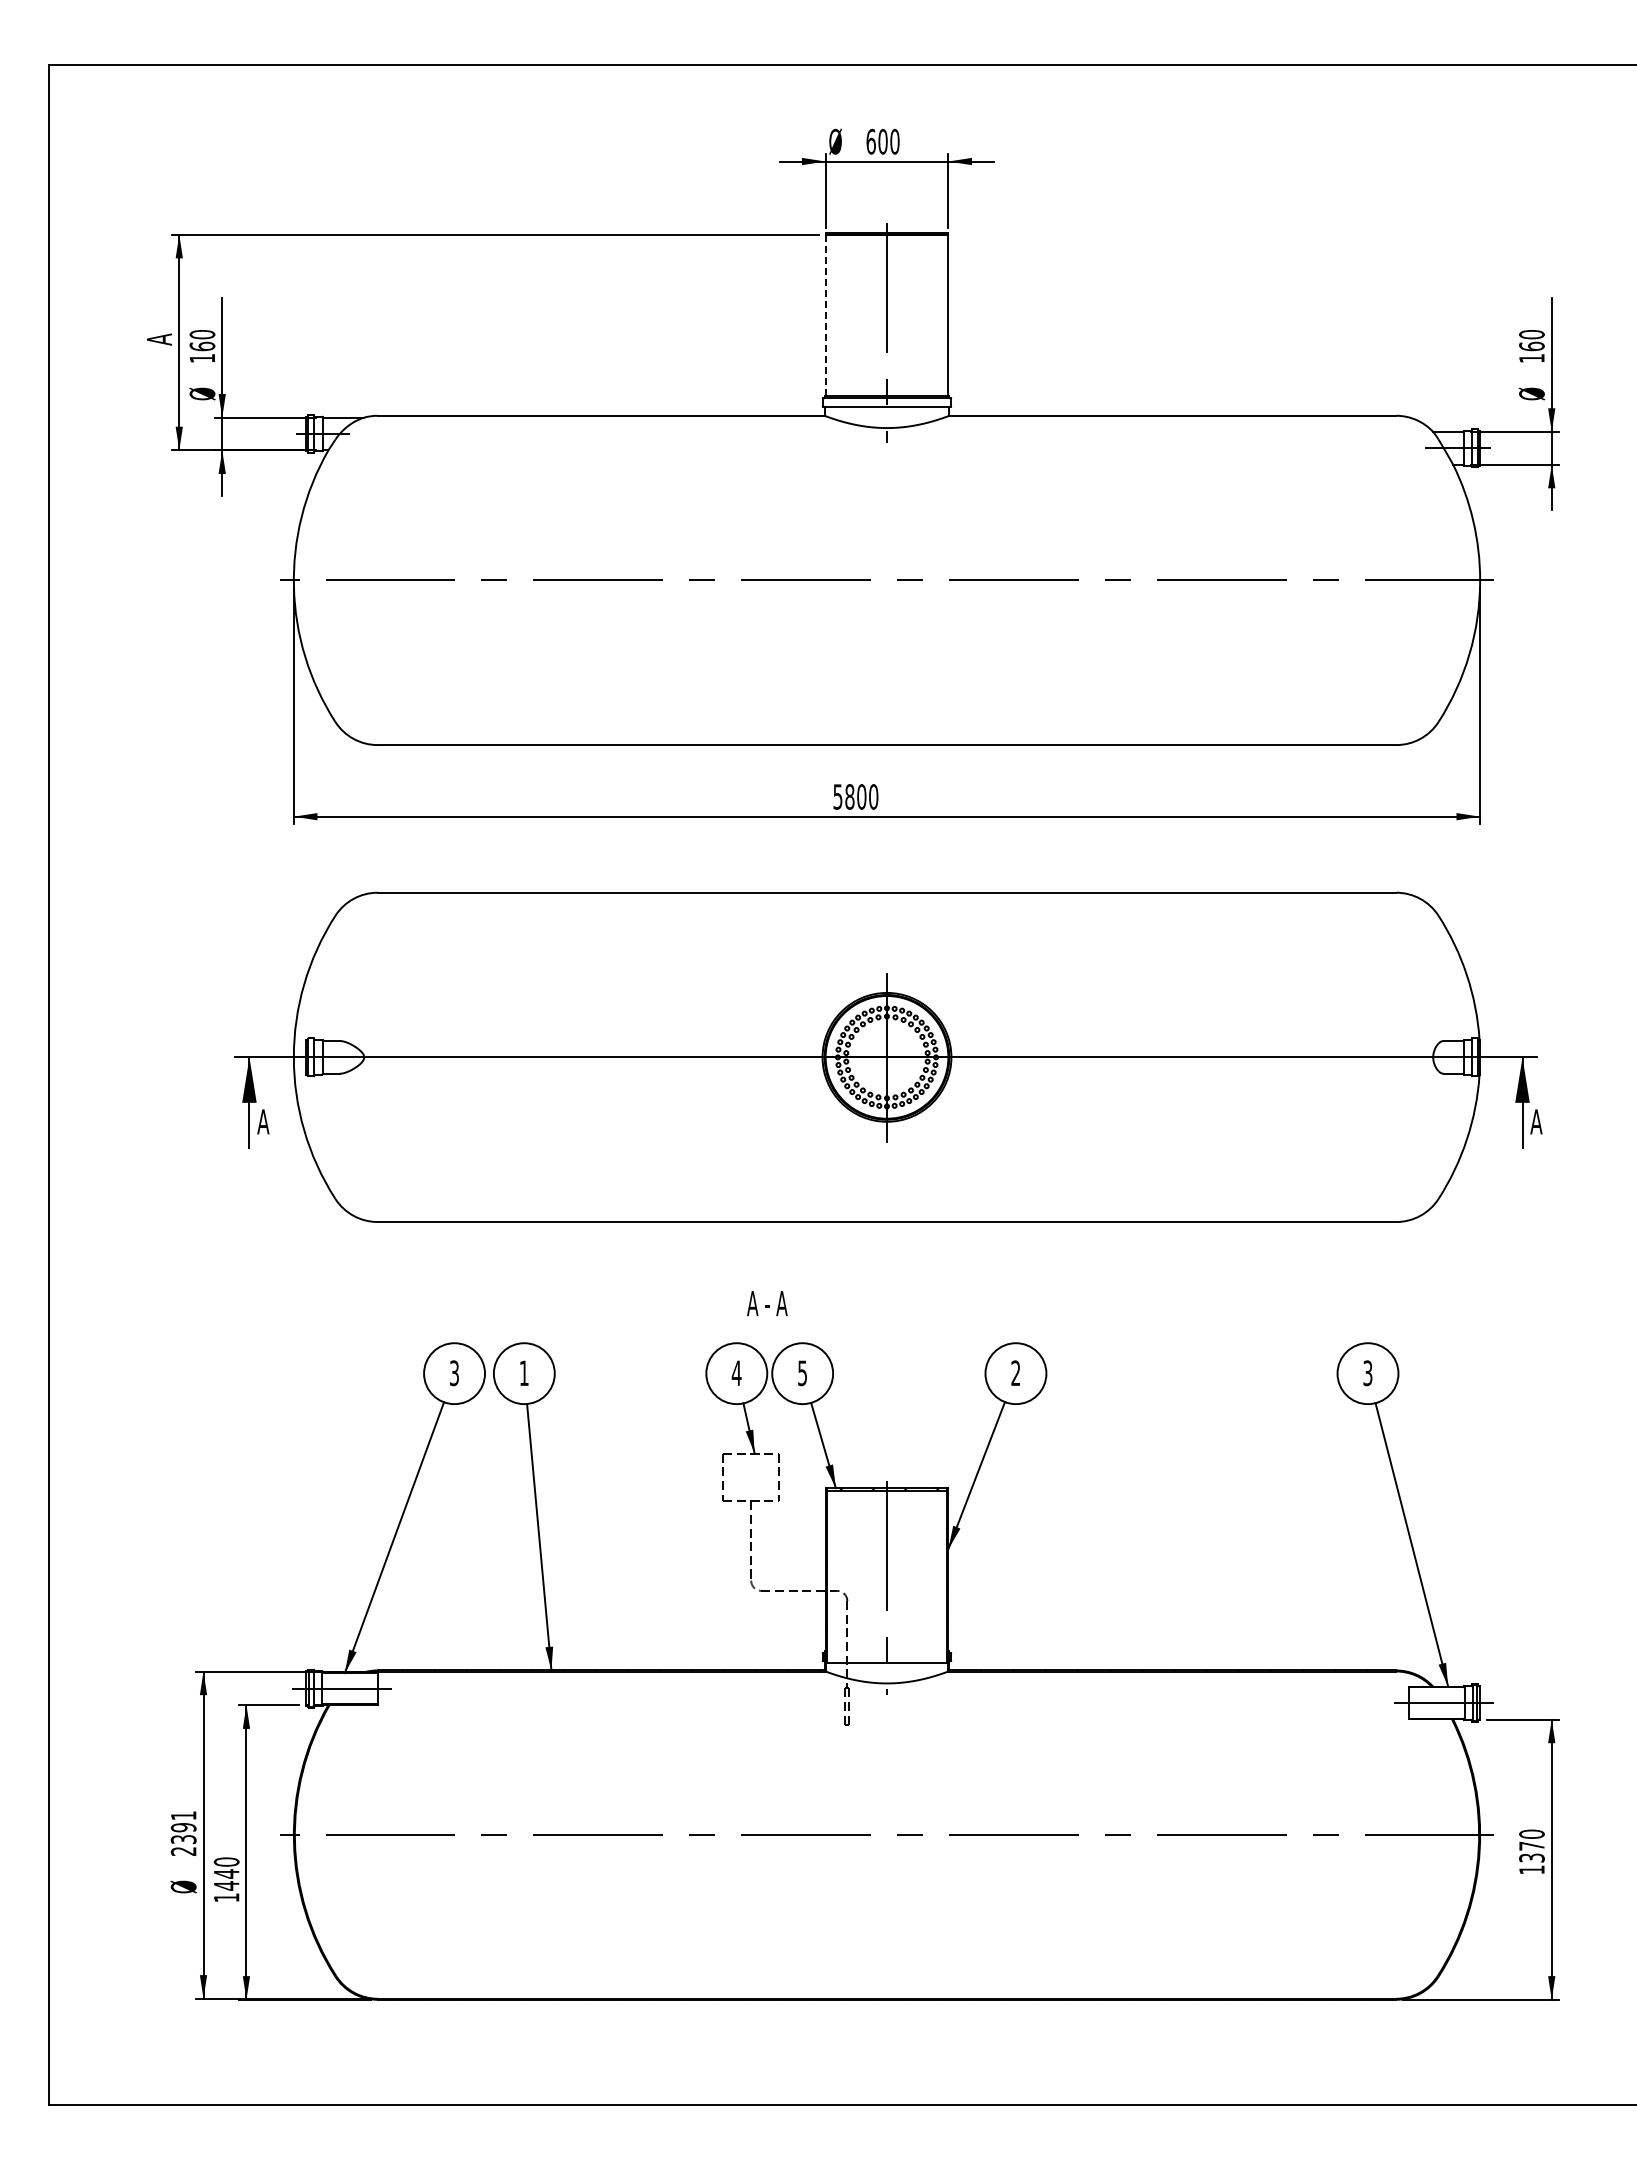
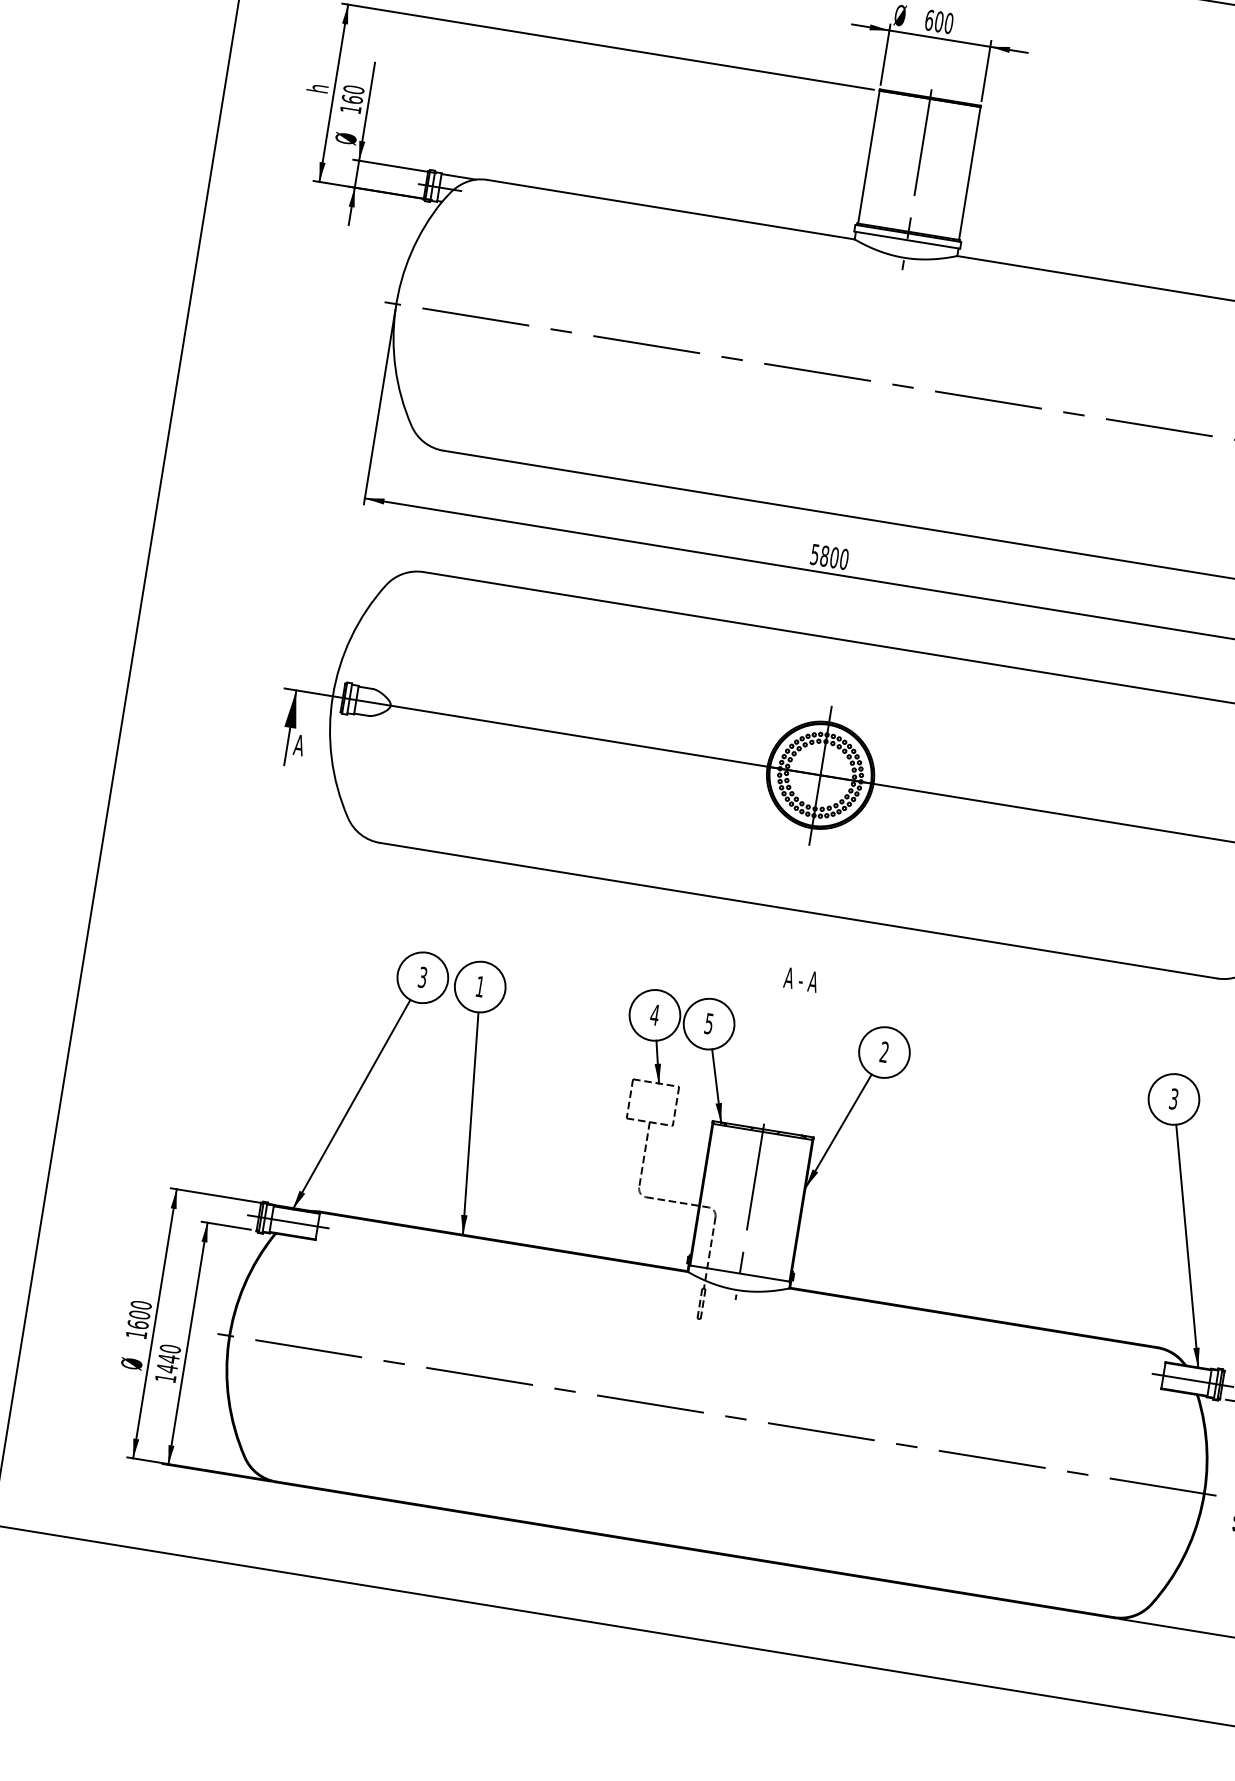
line: (825, 315) -> (868, 157), dashed -> solid
text: (158, 339) -> (317, 87), A -> h
text: (767, 1303) -> (801, 979), moved
text: (183, 1833) -> (138, 1319), 2391 -> 1600

